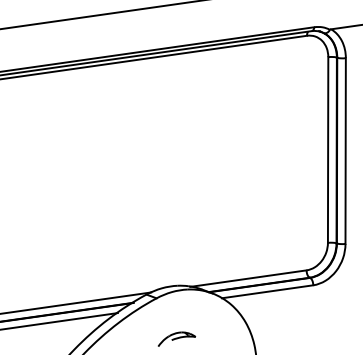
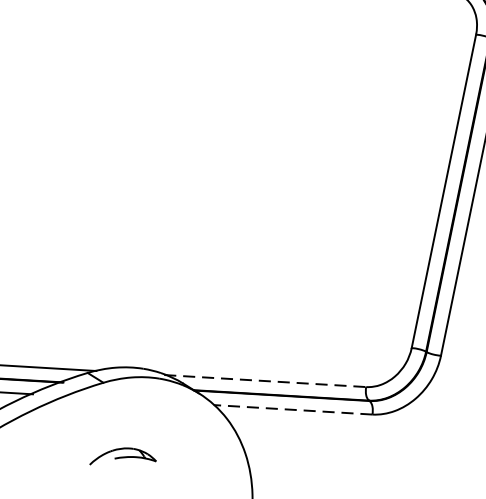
line: (248, 278) -> (265, 380), solid -> dashed
line: (267, 291) -> (293, 409), solid -> dashed

